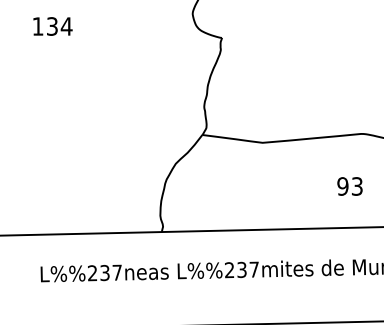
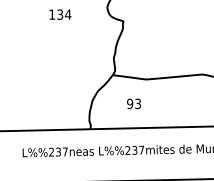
text: (52, 26) -> (60, 14), moved
text: (349, 185) -> (133, 103), moved

